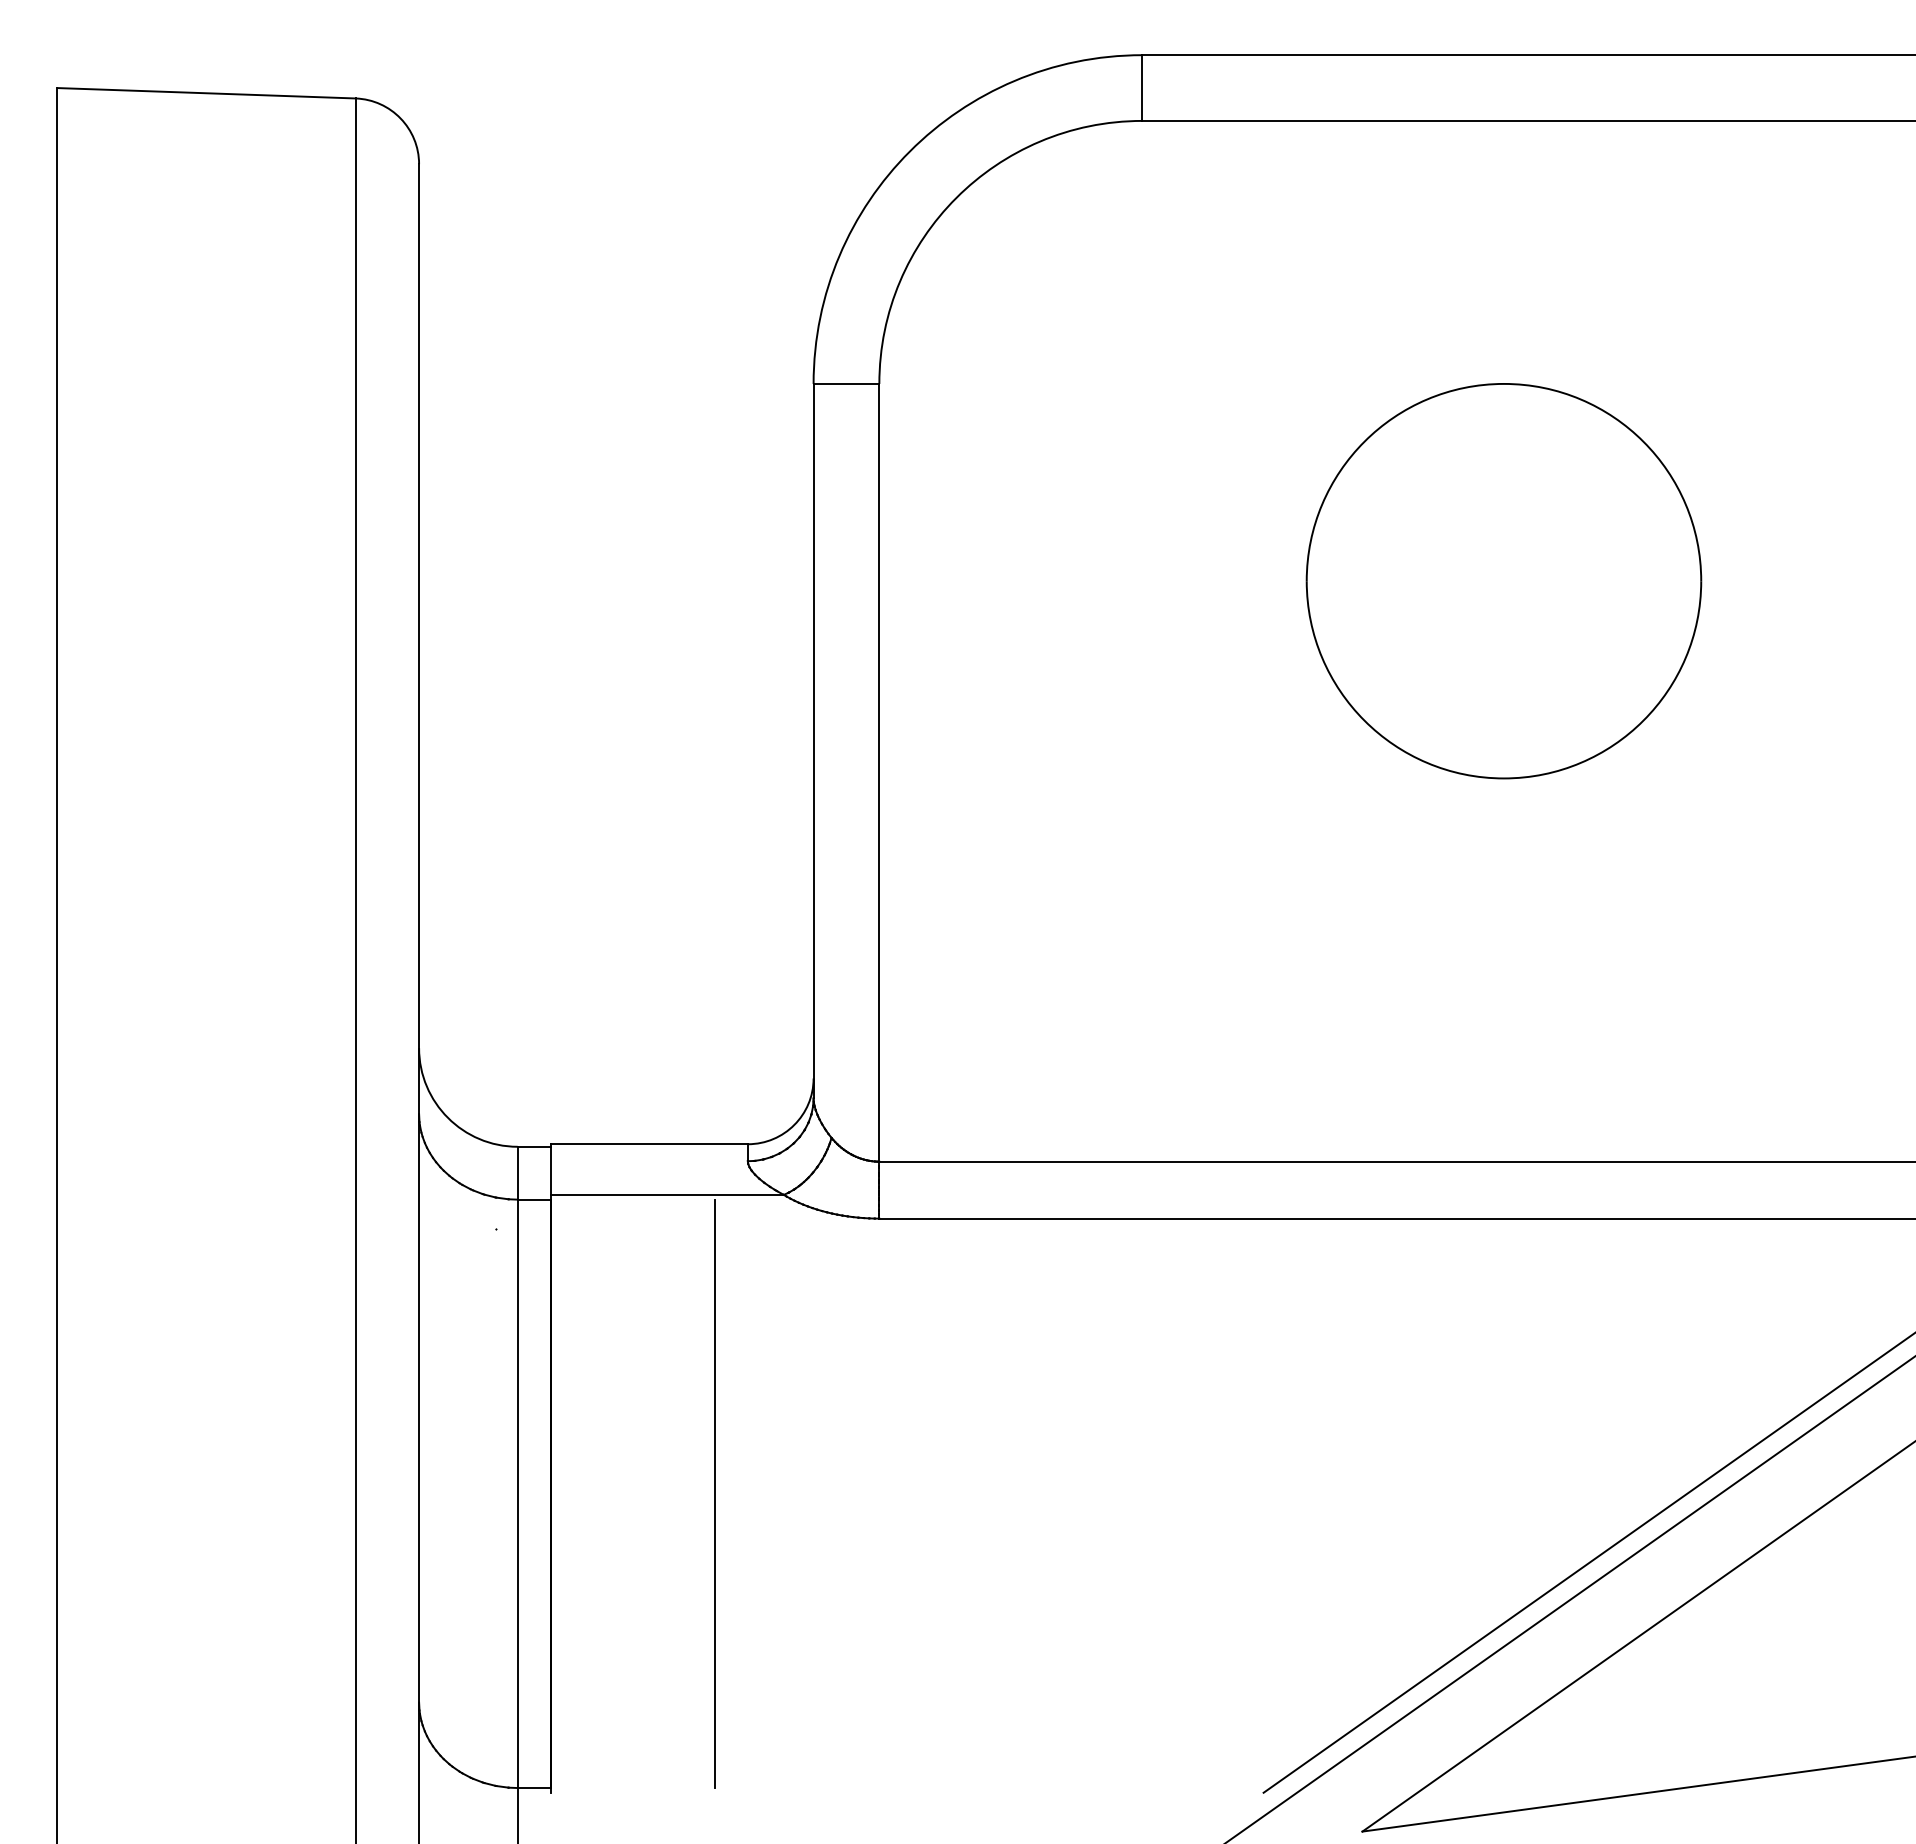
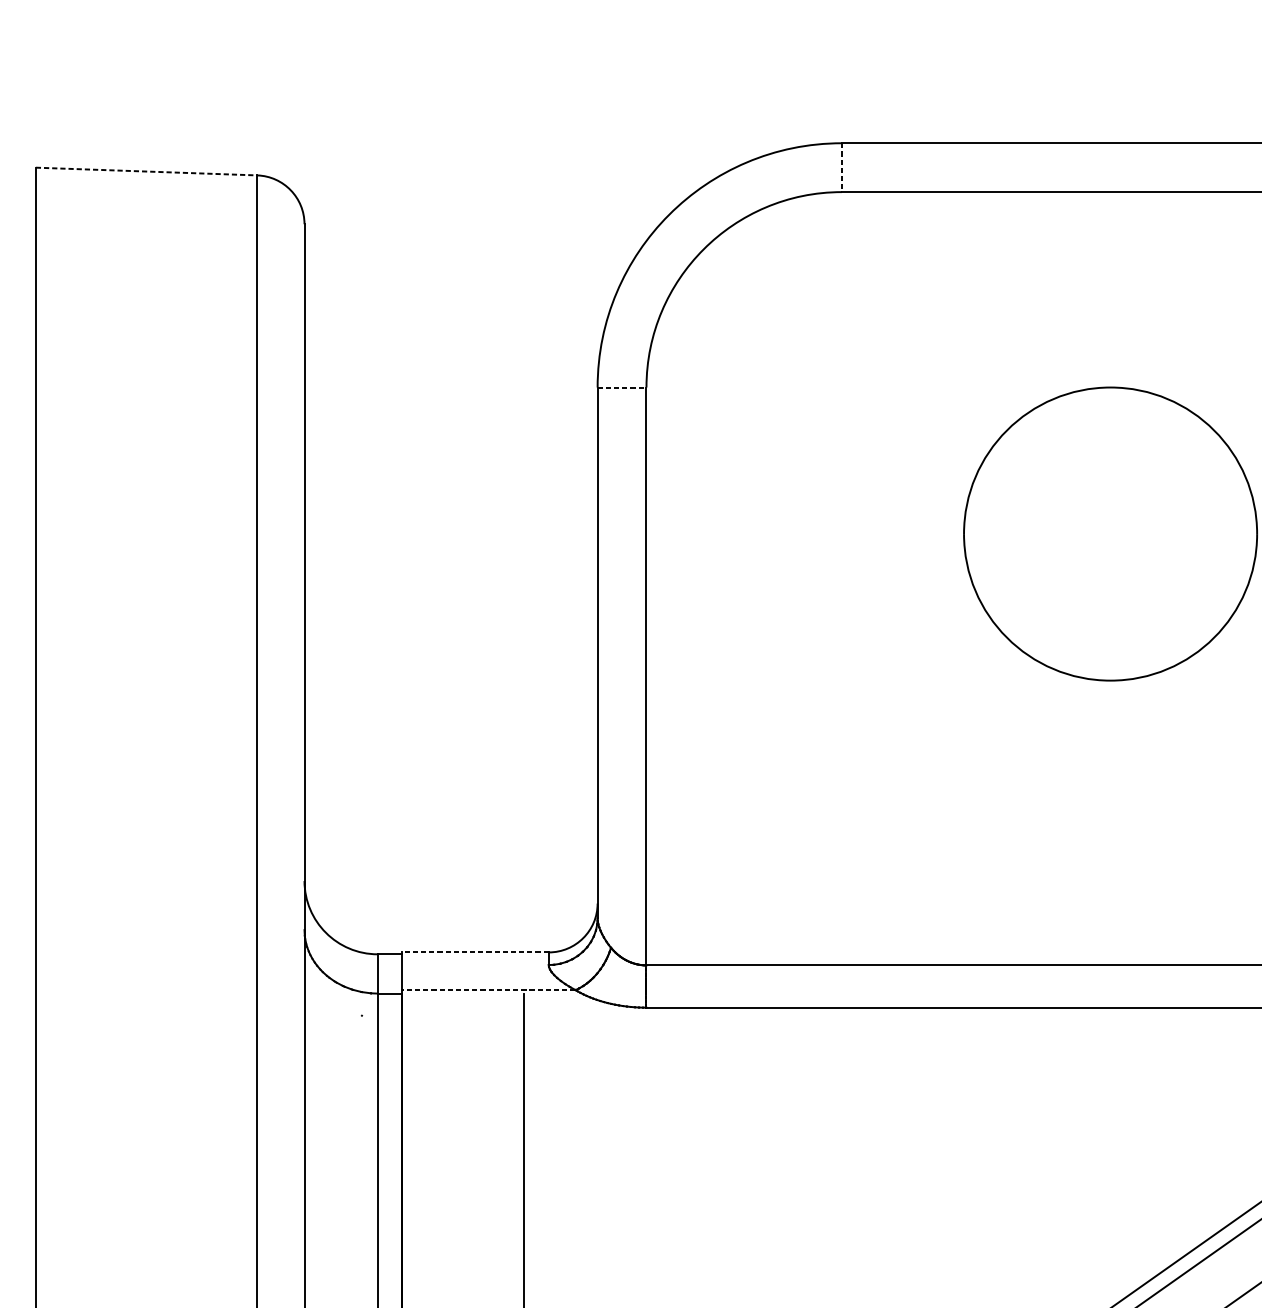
line: (1142, 88) -> (842, 168), solid -> dashed
line: (207, 93) -> (147, 171), solid -> dashed
line: (846, 383) -> (622, 387), solid -> dashed
line: (649, 1144) -> (475, 952), solid -> dashed
line: (667, 1194) -> (489, 989), solid -> dashed

